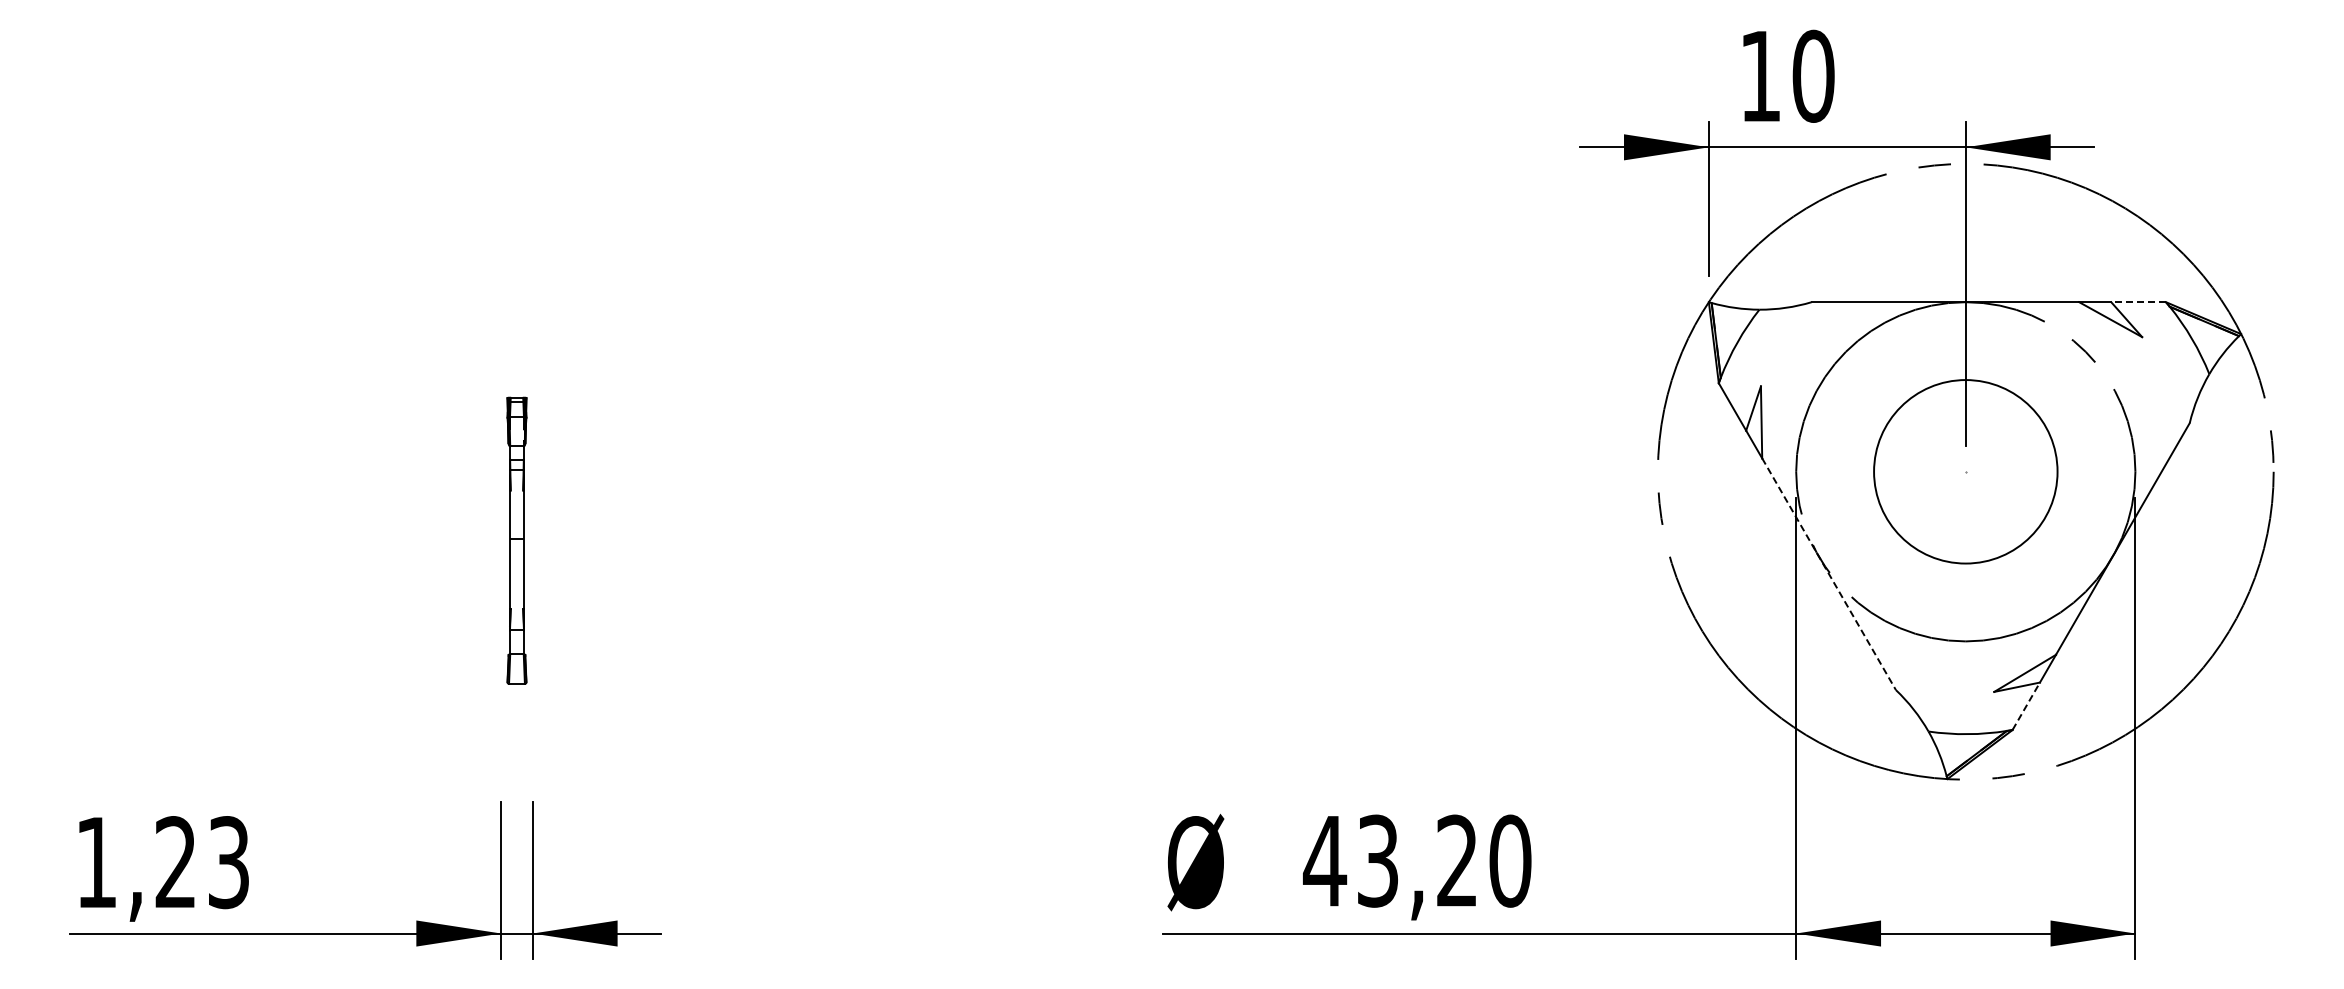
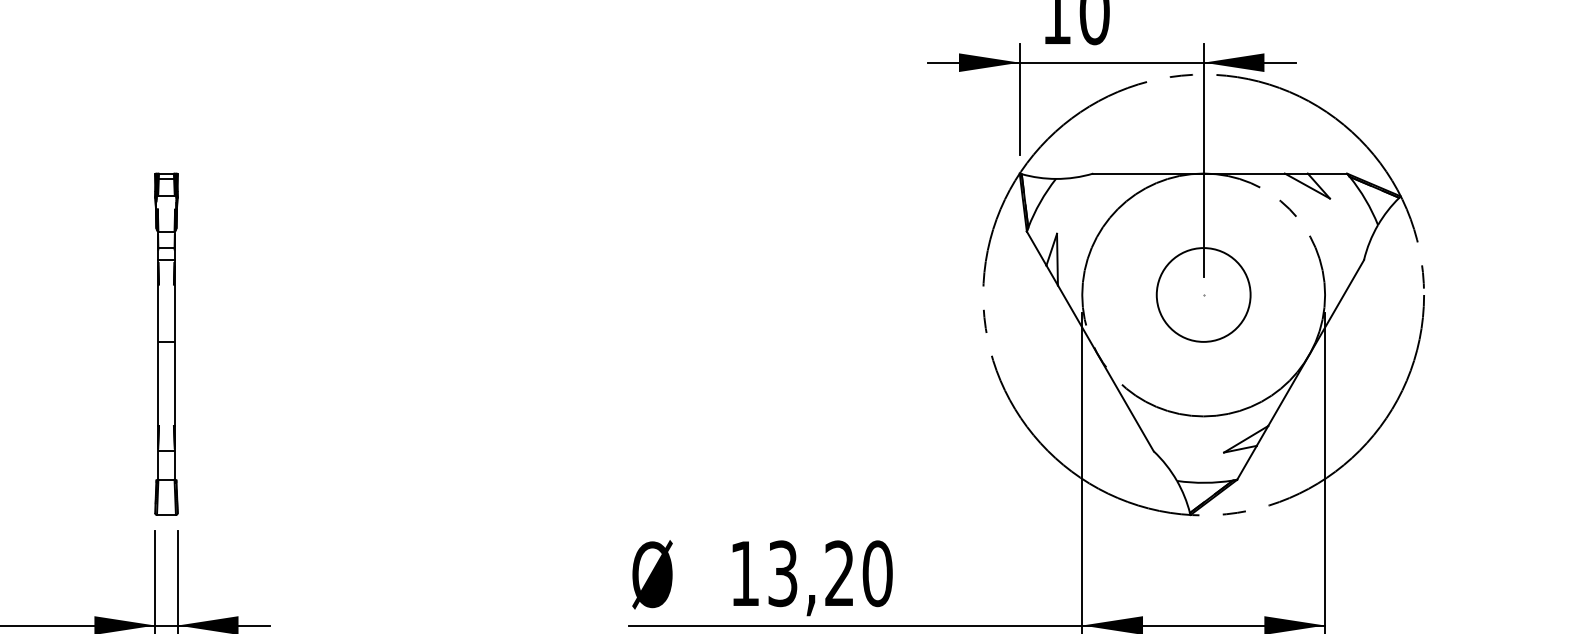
line: (2138, 302) -> (1327, 173), dashed -> solid
circle: (1965, 471) -> (1203, 294), size x0.71
part: (516, 540) -> (166, 344), size x1.67
line: (1829, 574) -> (1106, 368), dashed -> solid
line: (2026, 705) -> (1247, 462), dashed -> solid
text: (1324, 861) -> (744, 573), 43,20 -> 13,20

